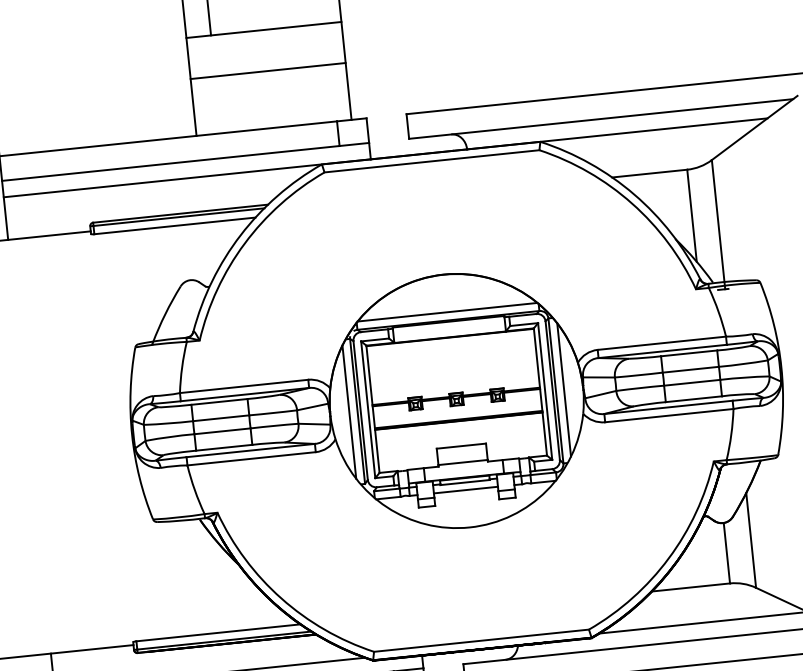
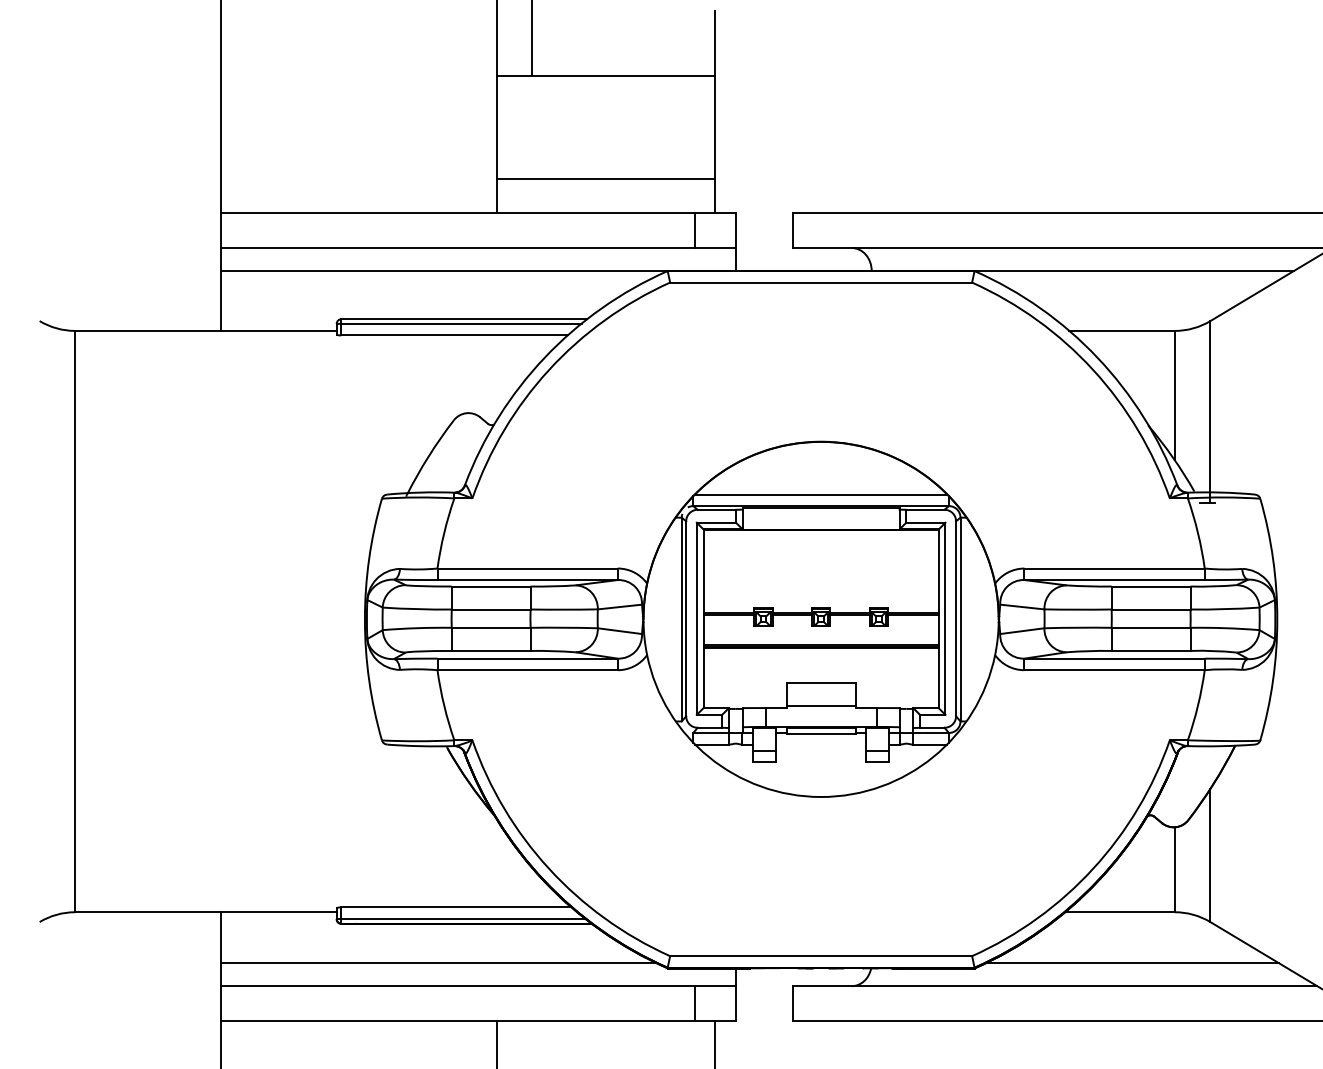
line: (268, 71) -> (606, 178), moved
line: (564, 389) -> (972, 619), removed
line: (349, 412) -> (670, 619), removed
line: (466, 490) -> (821, 744), removed

